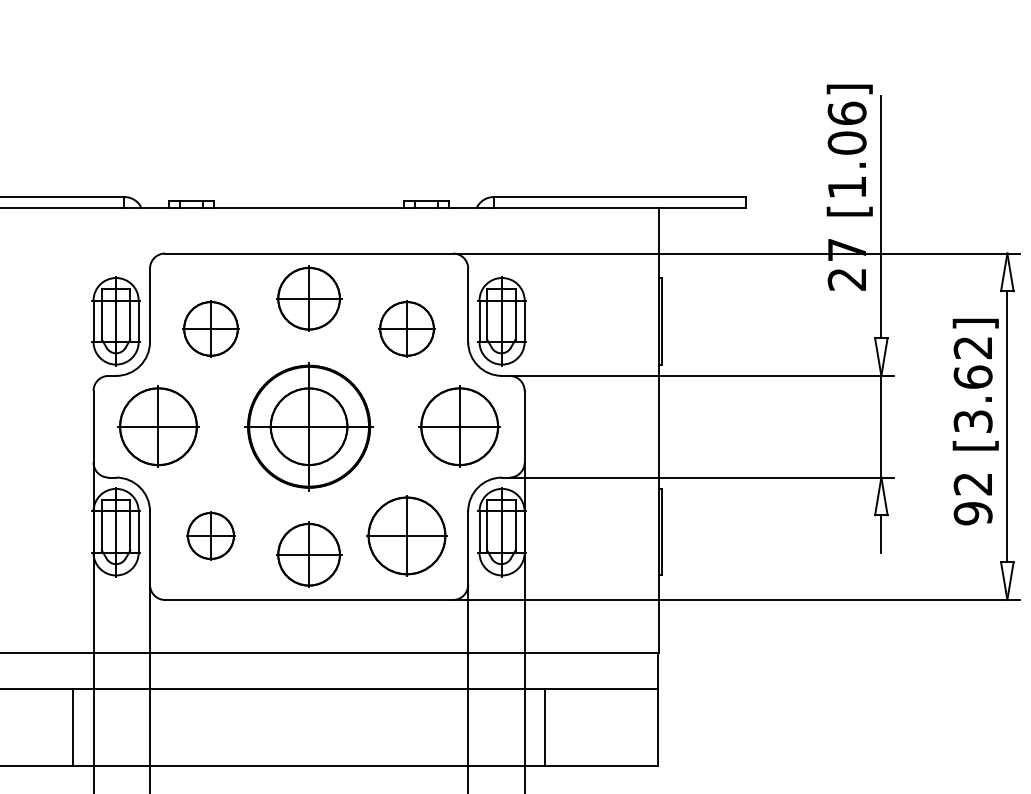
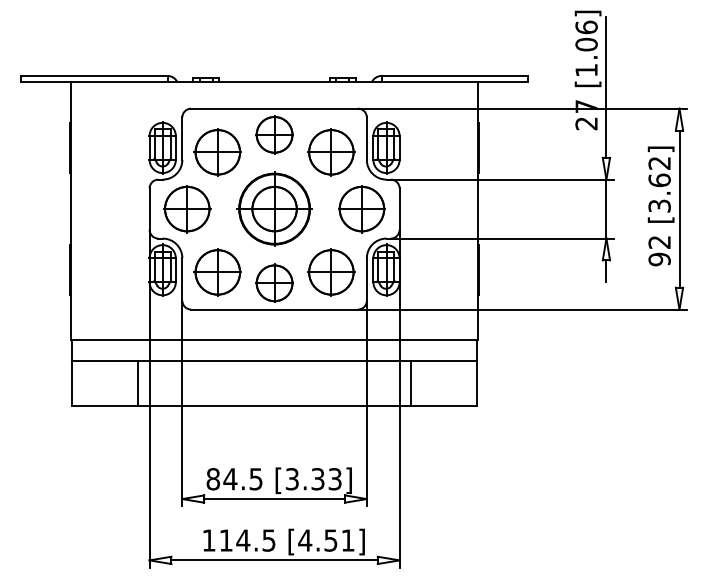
part: (210, 329) -> (217, 152), size x1.43
part: (407, 329) -> (331, 152), size x1.43
part: (210, 536) -> (217, 272), size x1.67

